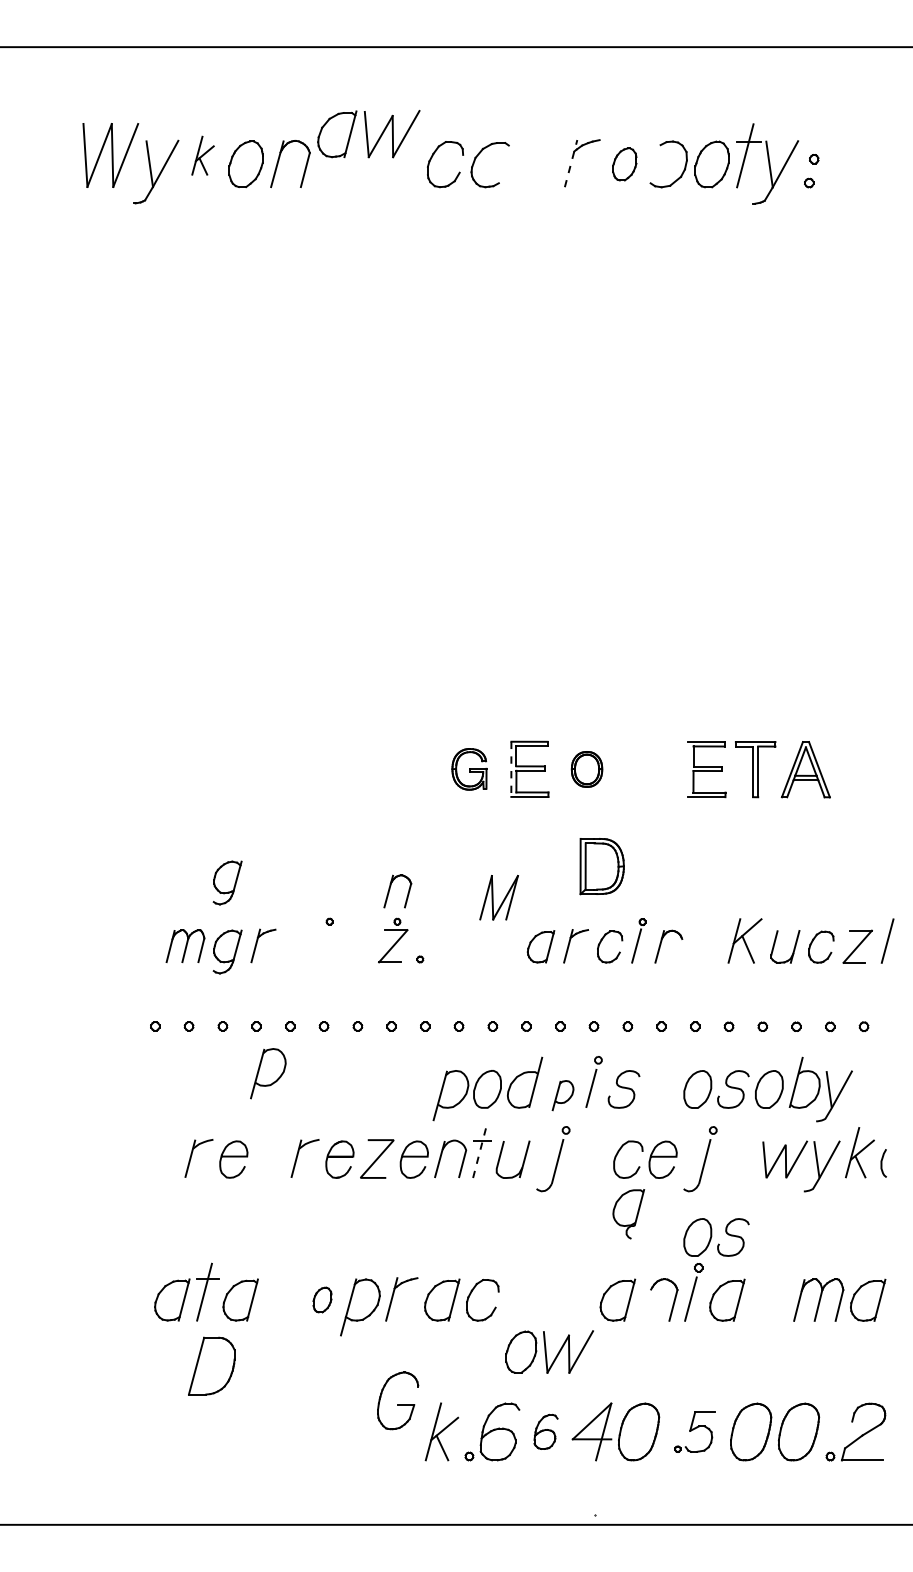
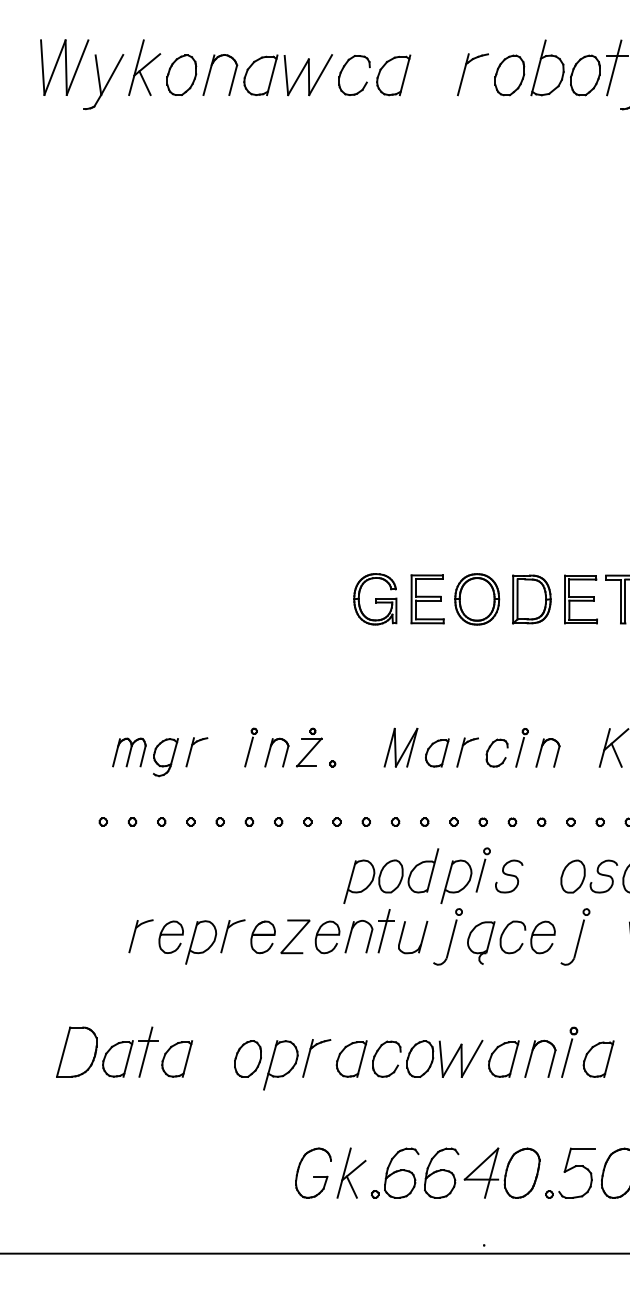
part: (368, 134) -> (287, 75), moved
part: (202, 155) -> (144, 67), size x1.67
line: (657, 155) -> (538, 67), added
line: (571, 163) -> (463, 74), dashed -> solid
line: (503, 164) -> (404, 75), added
part: (624, 164) -> (509, 75), size x1.43
part: (469, 769) -> (375, 599), size x1.43
line: (511, 769) -> (411, 599), dashed -> solid
part: (586, 769) -> (476, 599), size x1.67
line: (688, 769) -> (565, 599), added
part: (601, 866) -> (531, 599), moved
part: (227, 882) -> (165, 697), removed
part: (390, 889) -> (270, 751), moved
part: (498, 897) -> (400, 747), moved
line: (323, 945) -> (248, 751), added
line: (678, 950) -> (556, 756), added
part: (268, 1073) -> (201, 942), moved
part: (562, 1095) -> (455, 881), size x1.67
line: (479, 1152) -> (384, 931), dashed -> solid
part: (628, 1214) -> (481, 943), moved
part: (716, 1237) -> (589, 1004), removed
part: (322, 1299) -> (248, 1058), size x1.67
line: (647, 1299) -> (529, 1058), added
part: (549, 1351) -> (444, 1058), moved
part: (211, 1365) -> (76, 1051), moved
part: (398, 1400) -> (313, 1172), moved
part: (545, 1431) -> (441, 1172), size x1.67
part: (694, 1431) -> (570, 1172), size x1.43

